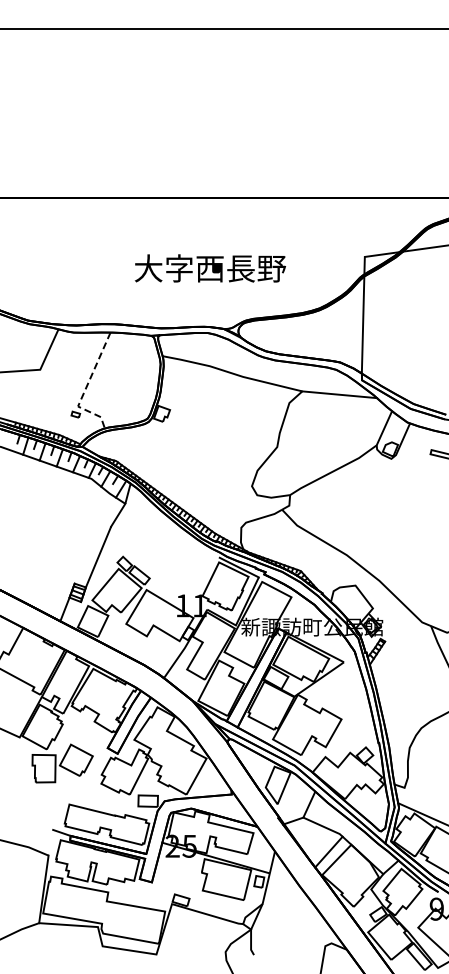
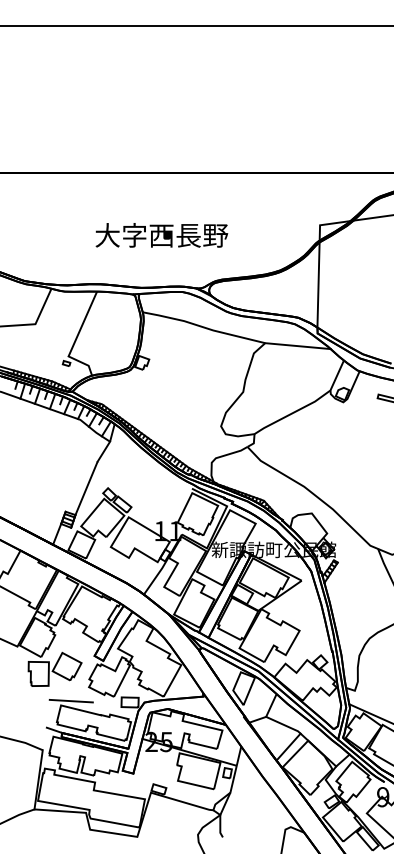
text: (210, 268) -> (161, 235), moved
line: (86, 388) -> (76, 340), dashed -> solid
line: (80, 799) -> (70, 701), added

